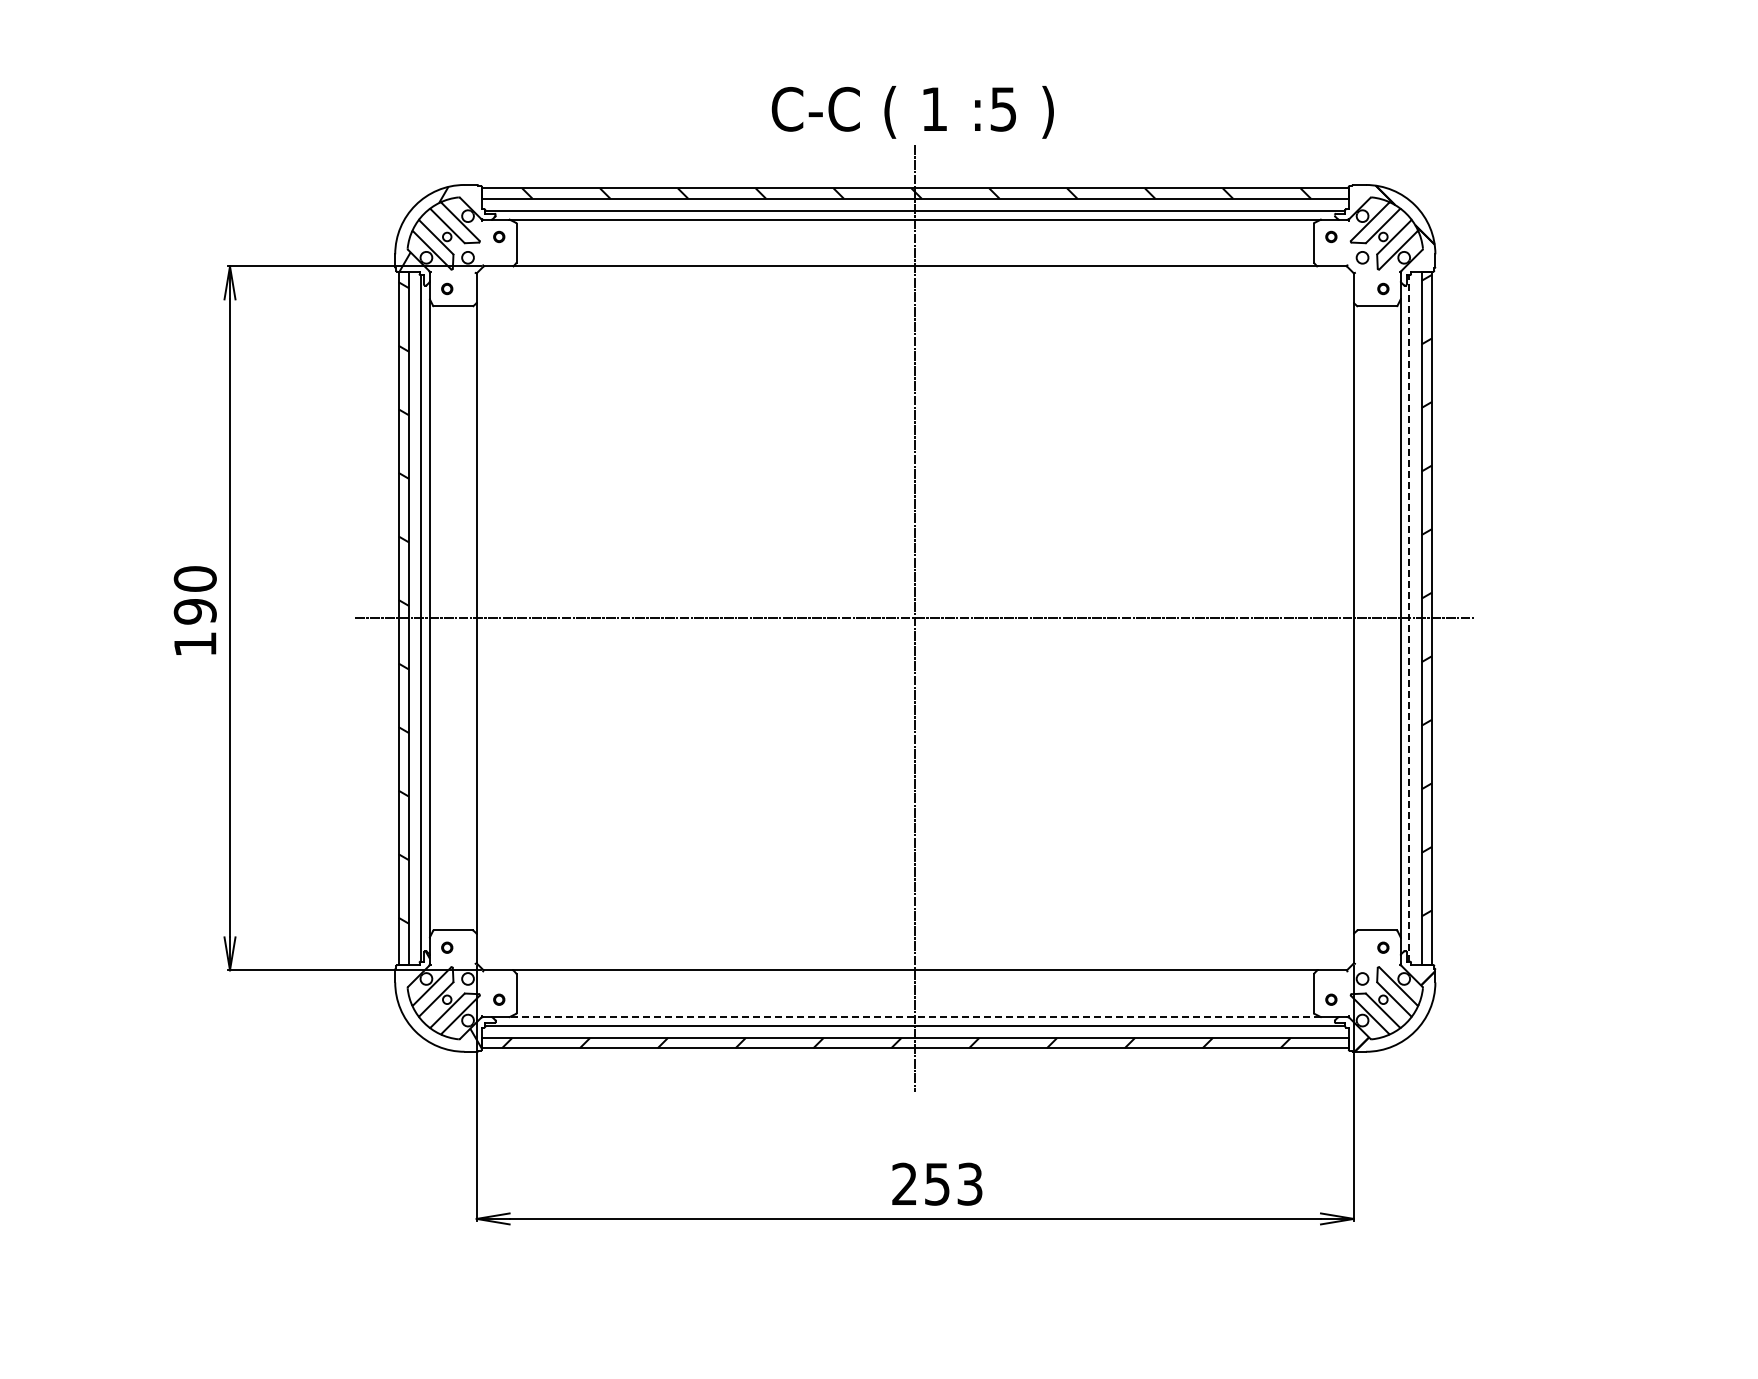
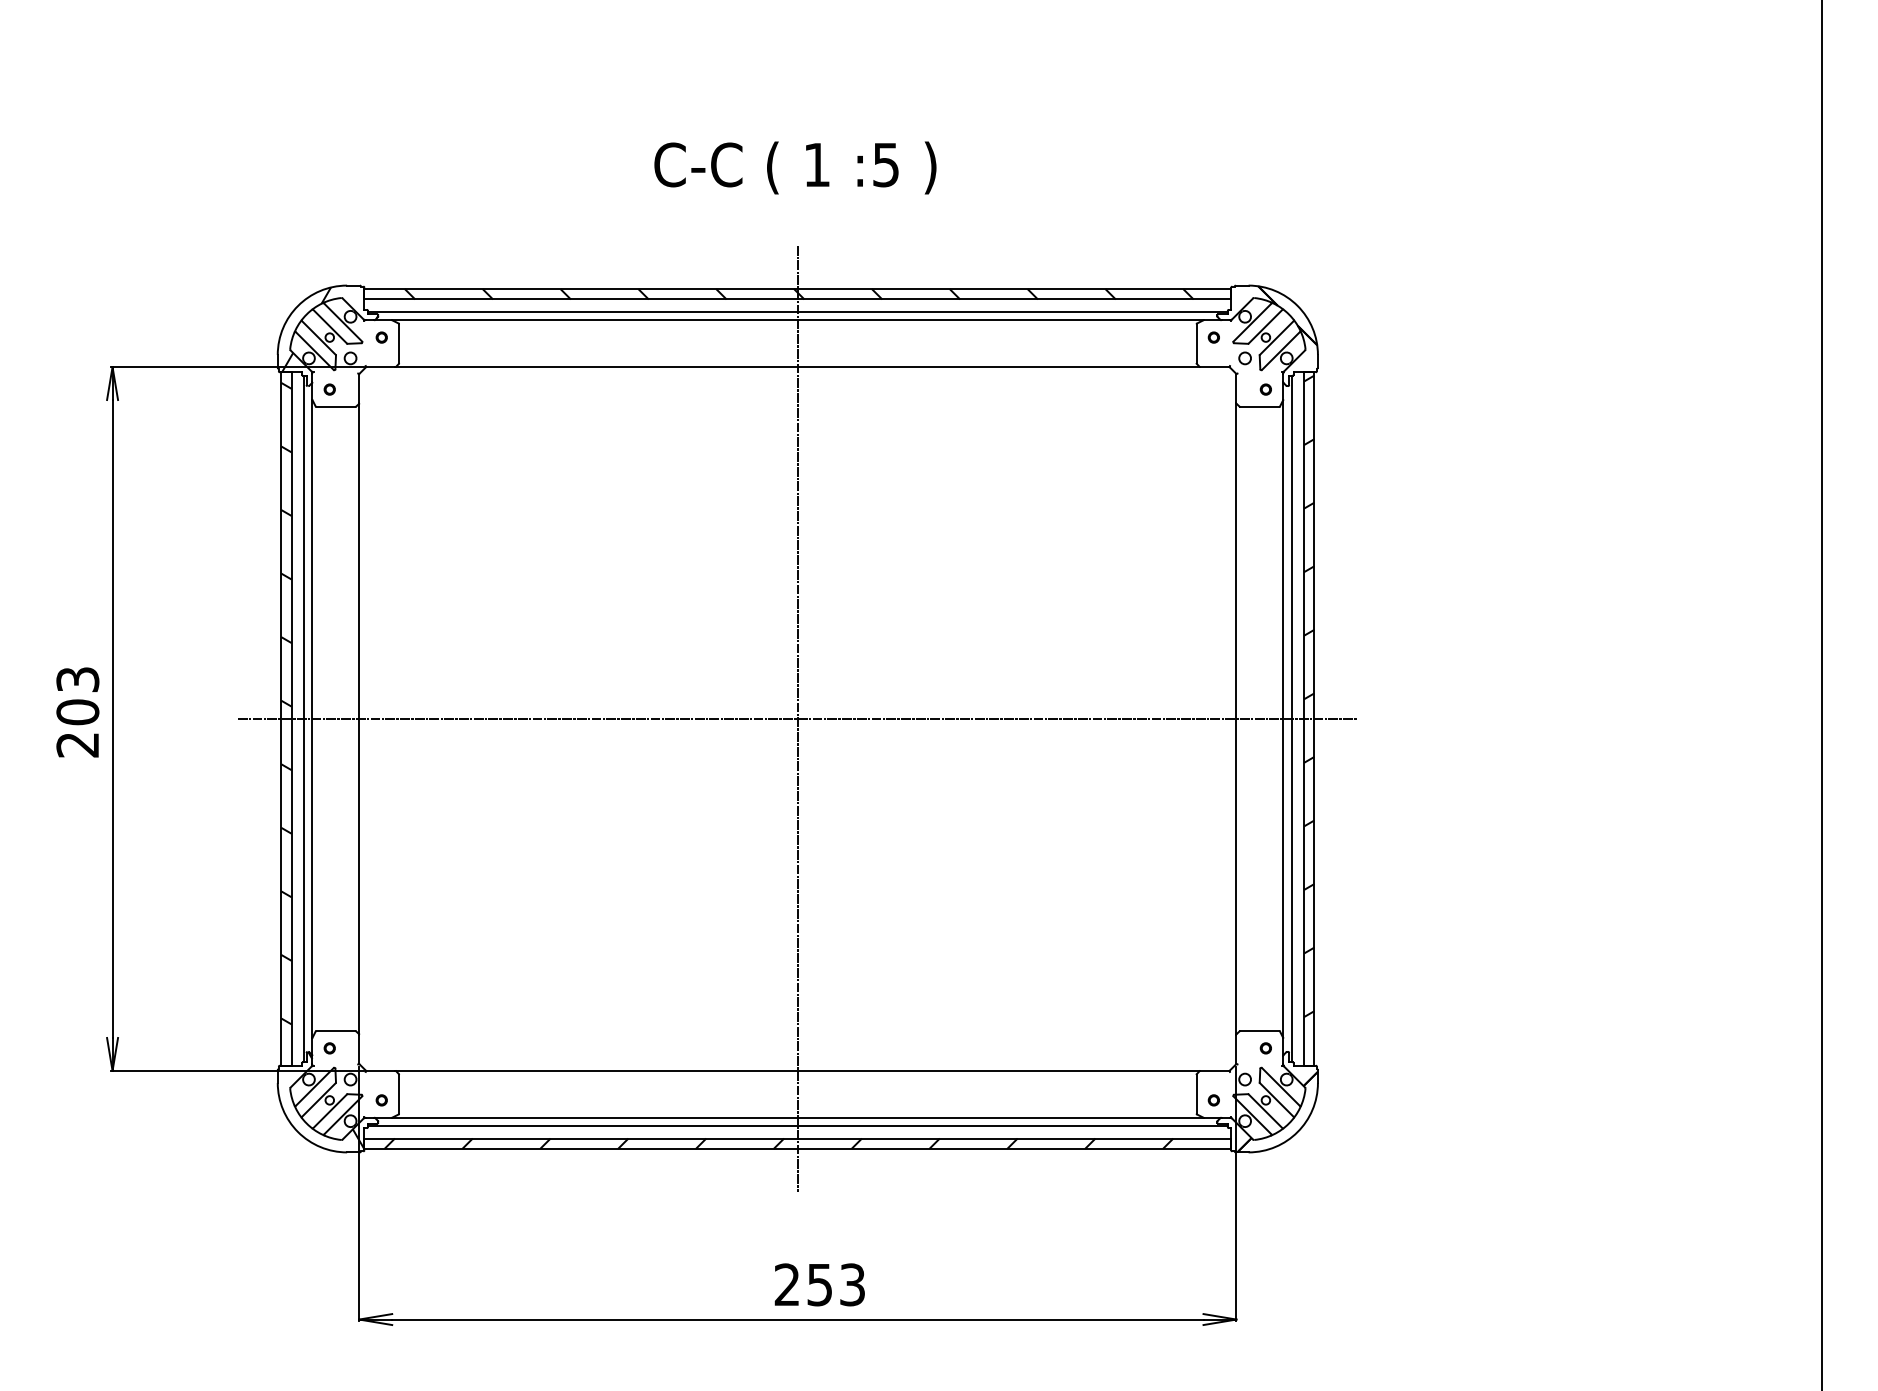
text: (912, 111) -> (795, 167), moved
text: (194, 610) -> (77, 711), 190 -> 203
line: (1408, 617) -> (1291, 718), dashed -> solid
line: (914, 1016) -> (797, 1117), dashed -> solid

